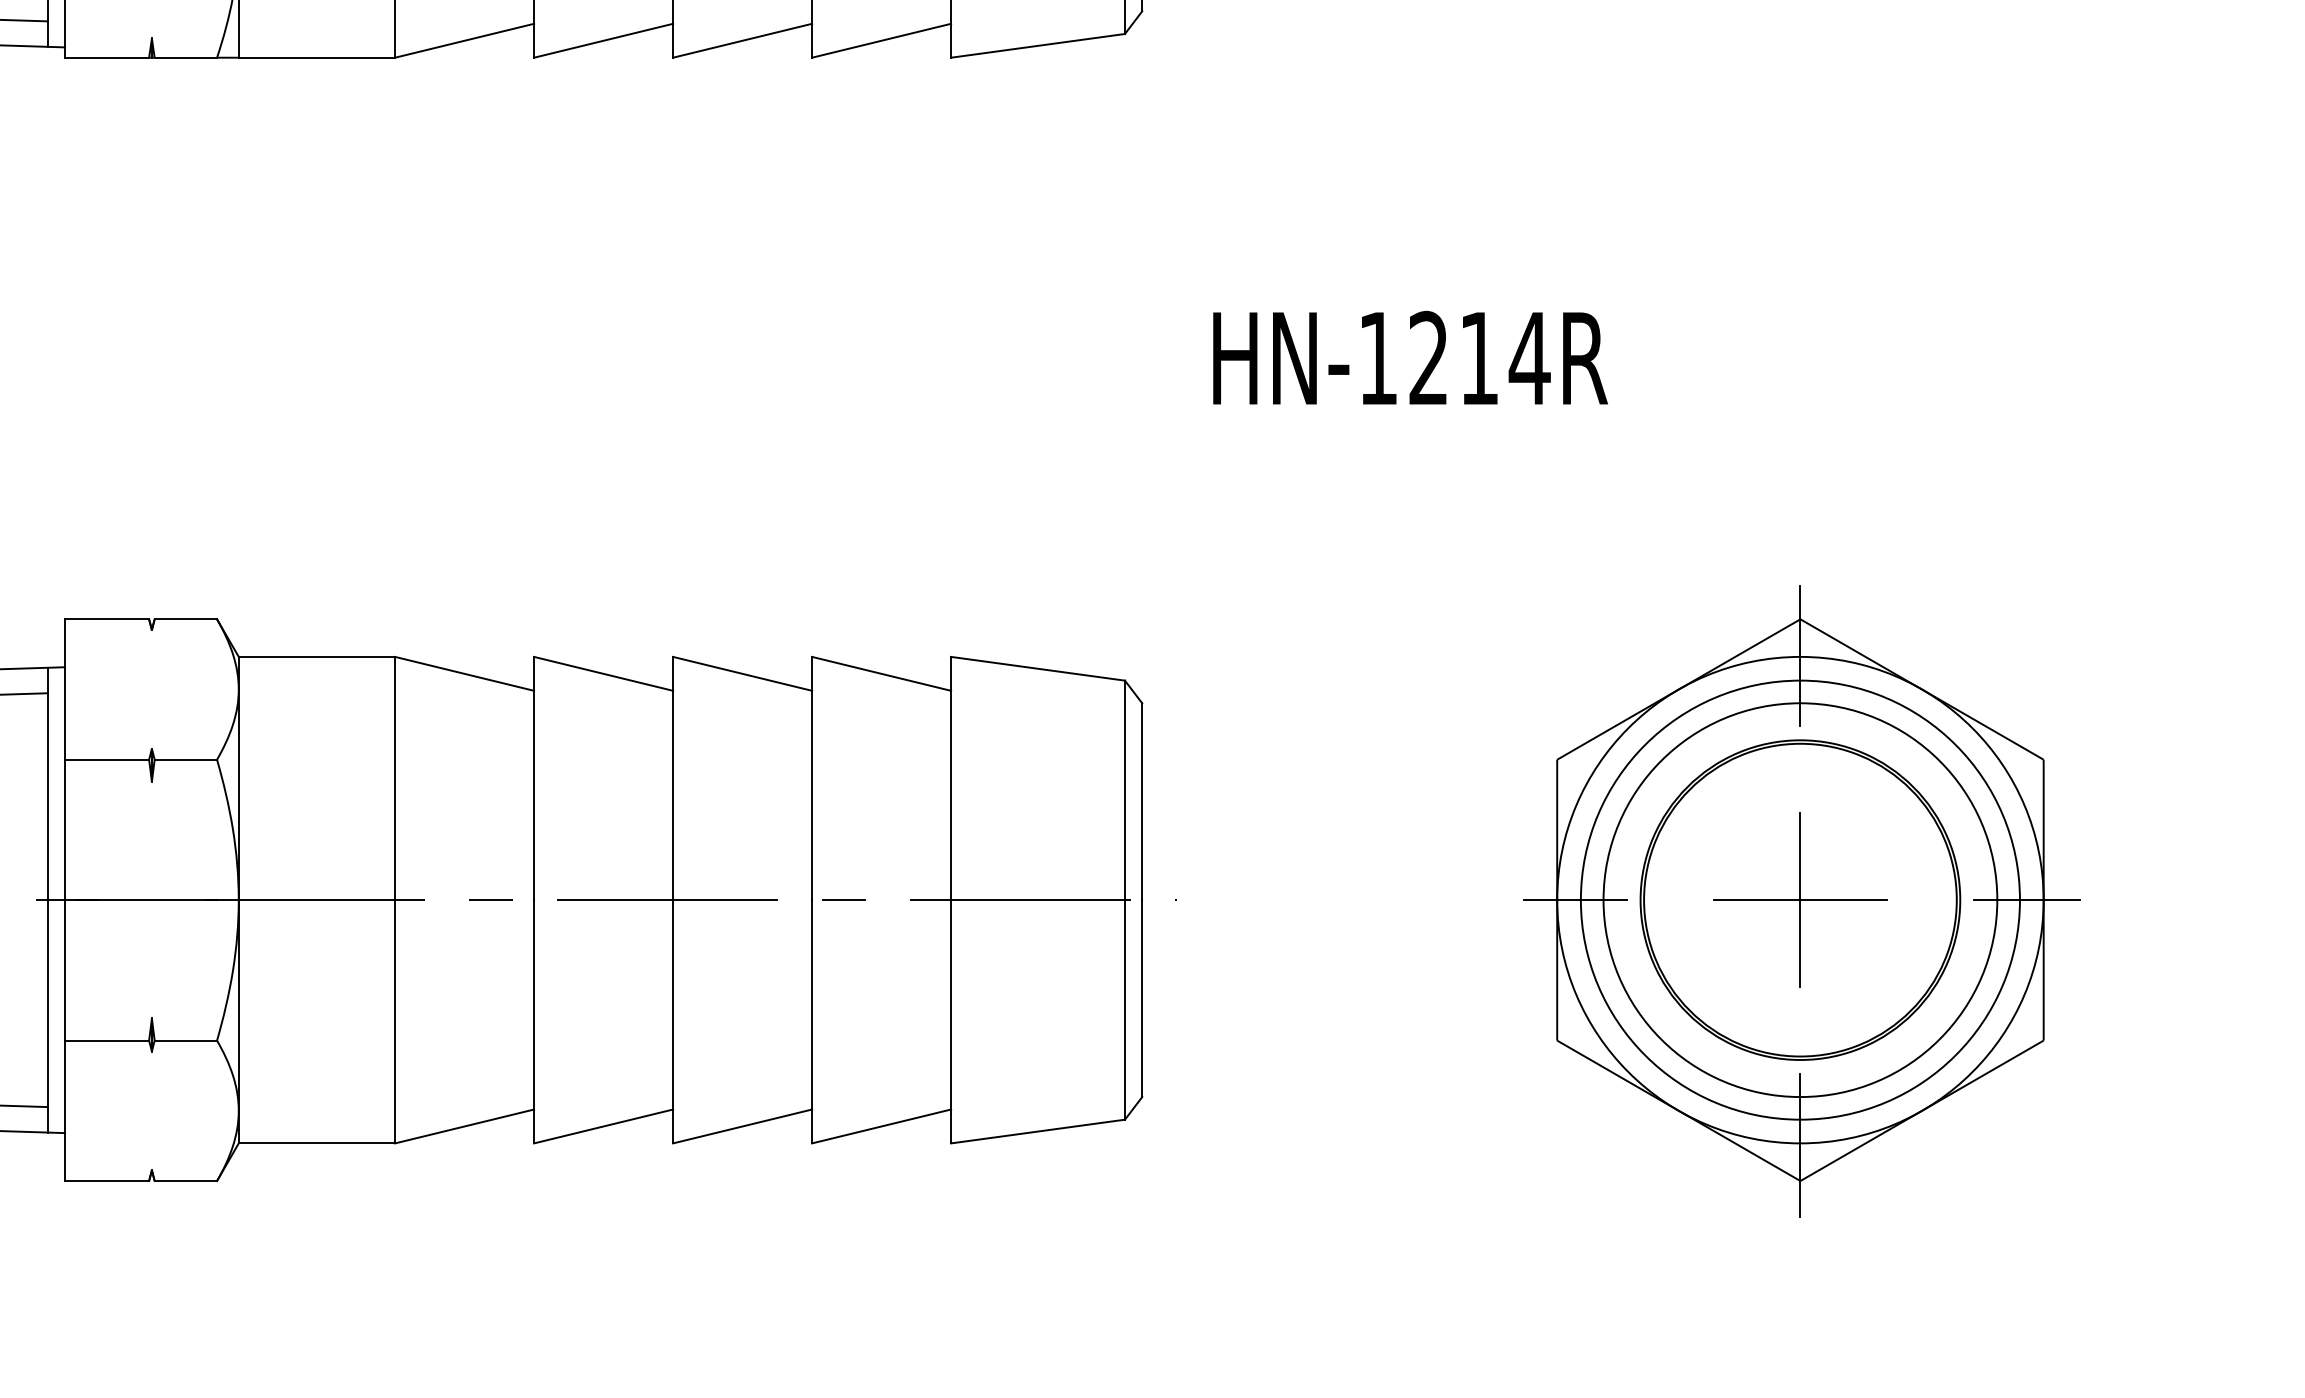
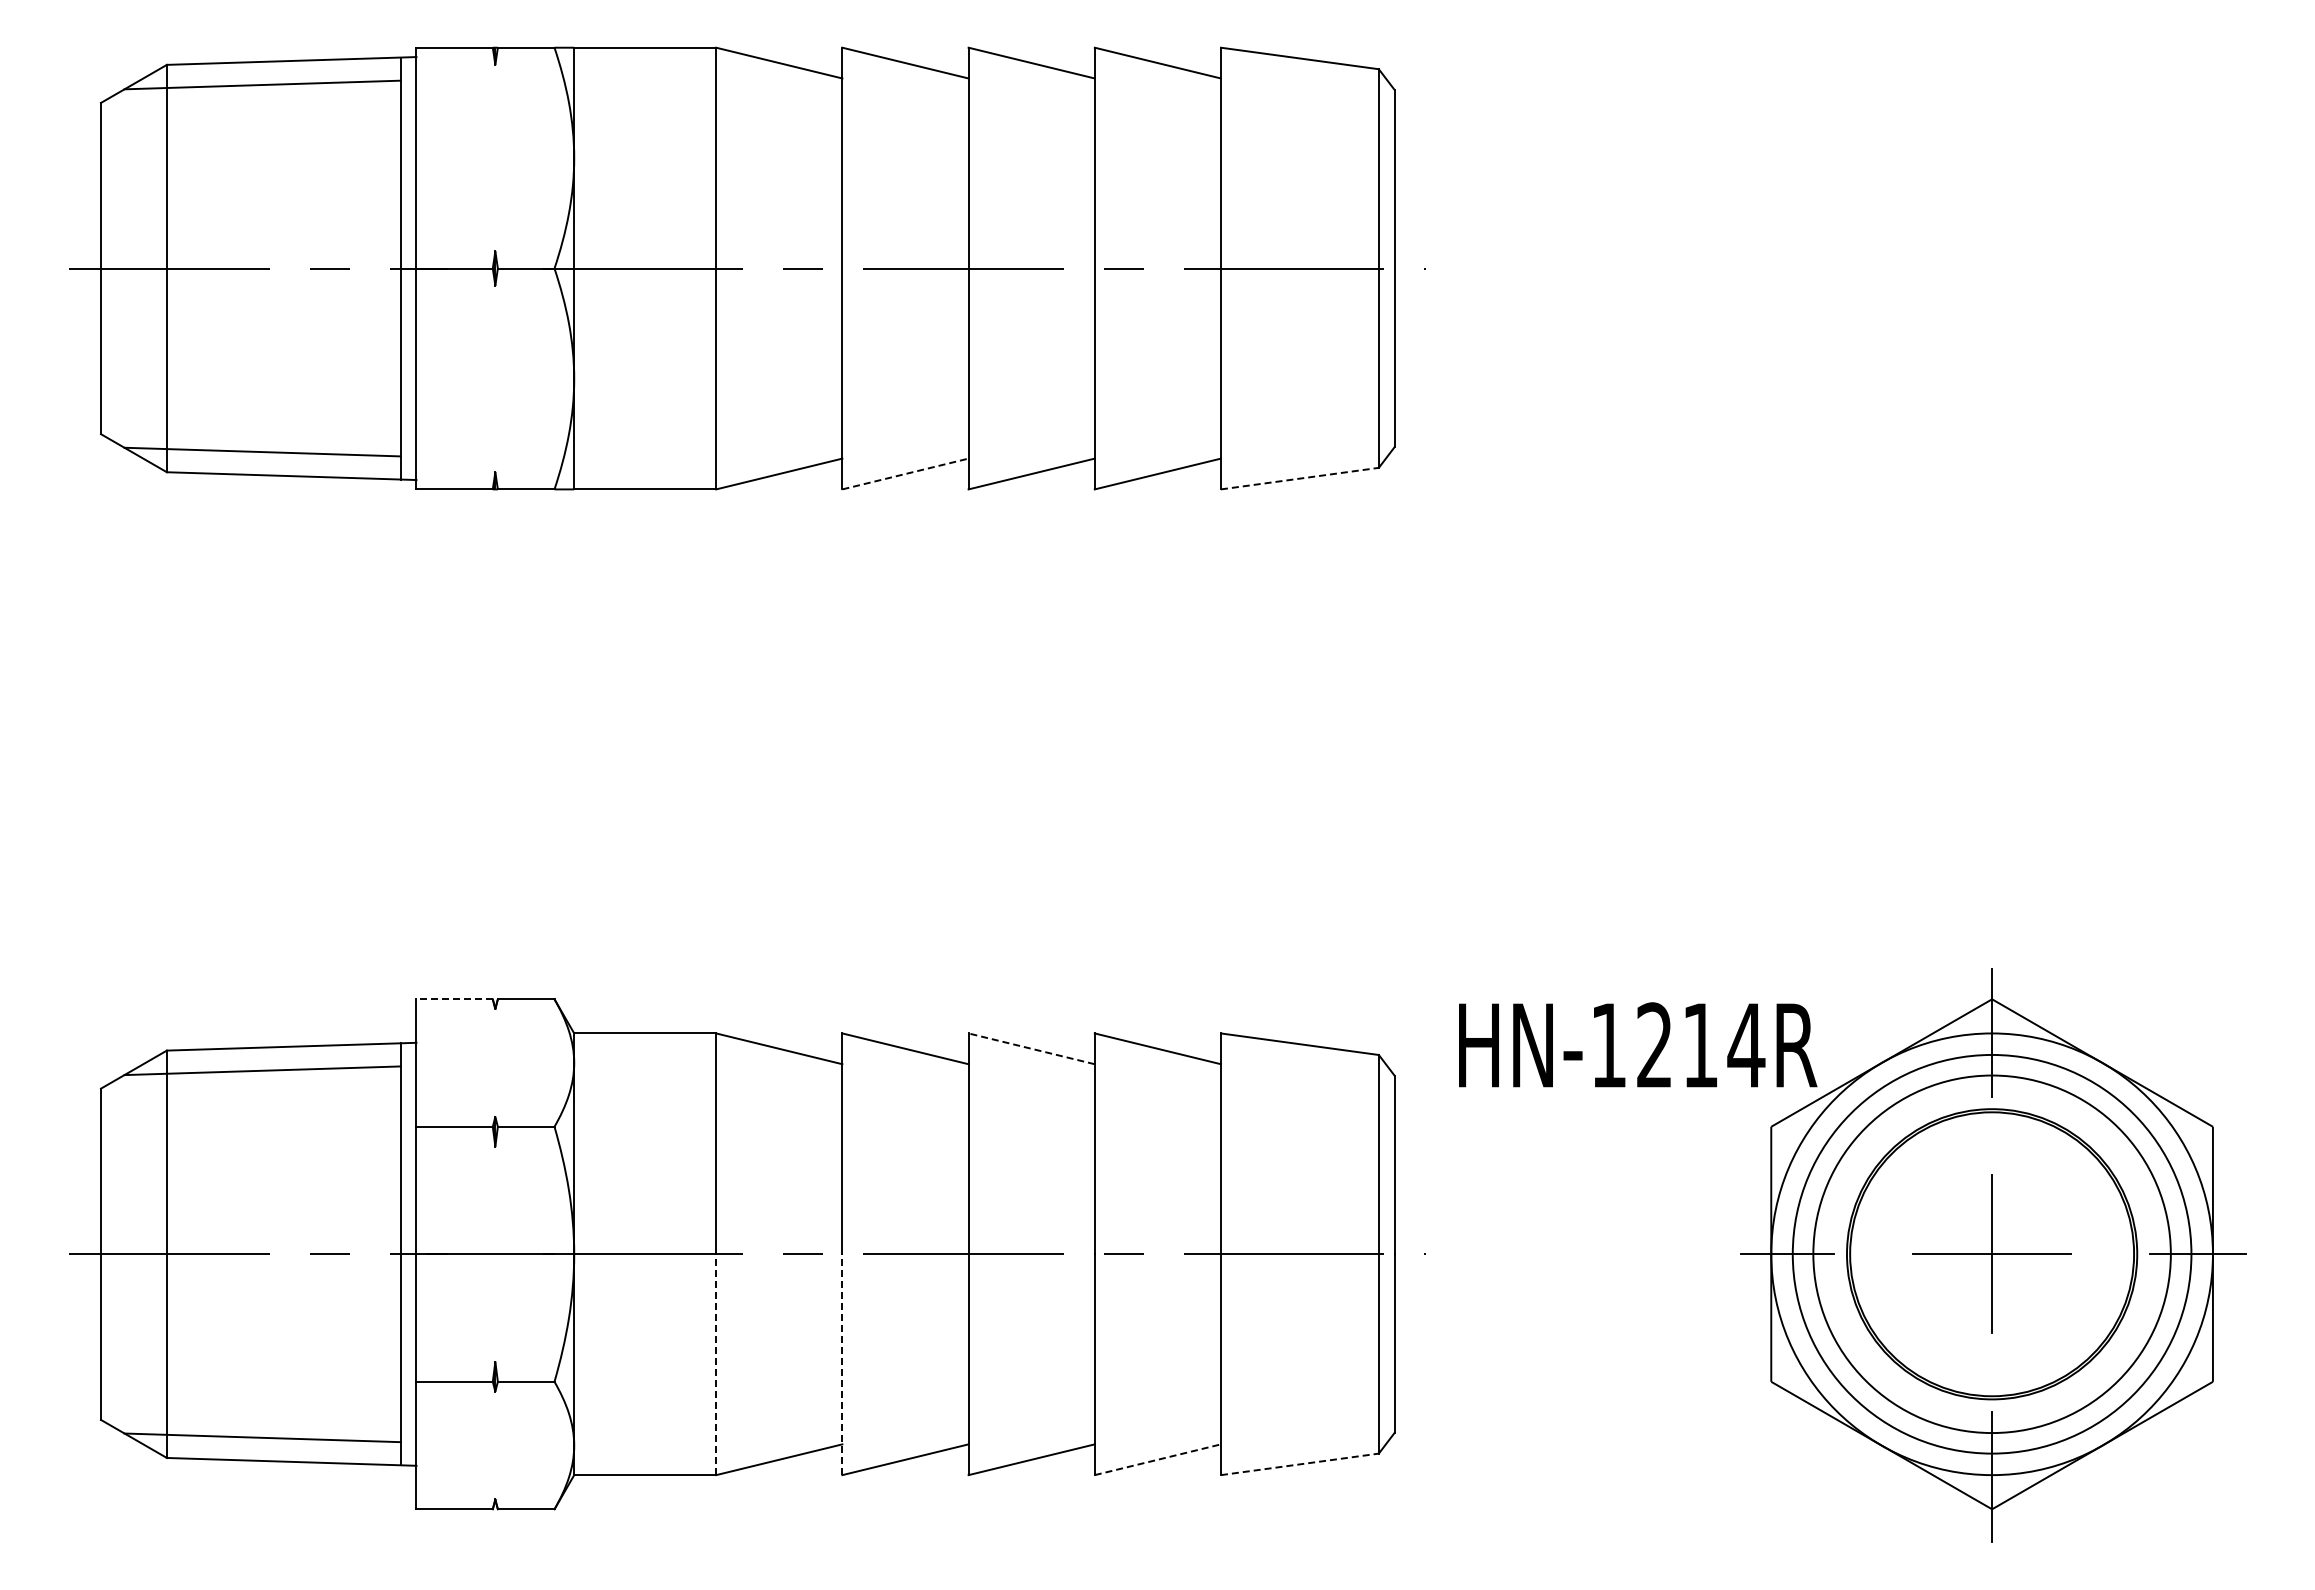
line: (603, 41) -> (905, 474), solid -> dashed
line: (1037, 45) -> (1299, 478), solid -> dashed
text: (1410, 357) -> (1638, 1044), moved
line: (106, 619) -> (454, 999), solid -> dashed
line: (742, 673) -> (1031, 1048), solid -> dashed
line: (395, 1021) -> (716, 1364), solid -> dashed
line: (534, 1021) -> (842, 1364), solid -> dashed
line: (881, 1126) -> (1157, 1459), solid -> dashed
line: (1037, 1131) -> (1299, 1464), solid -> dashed

